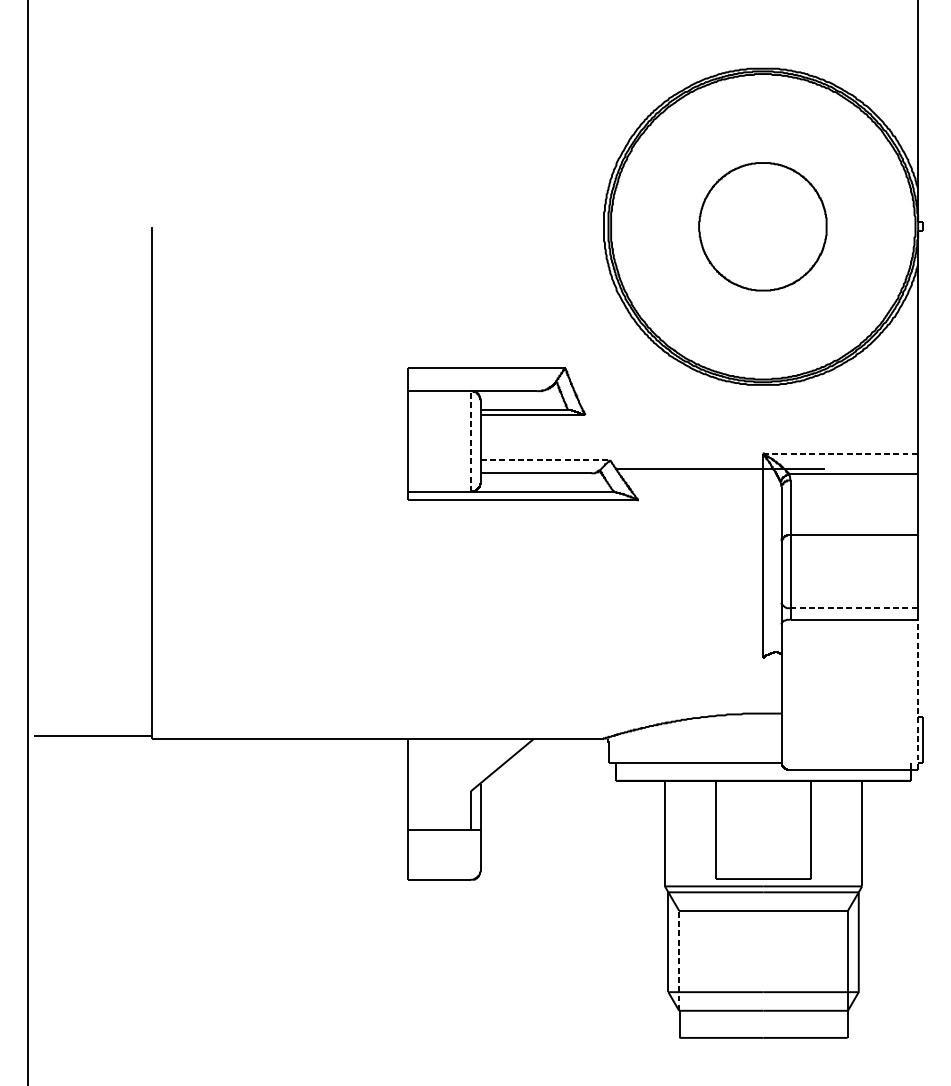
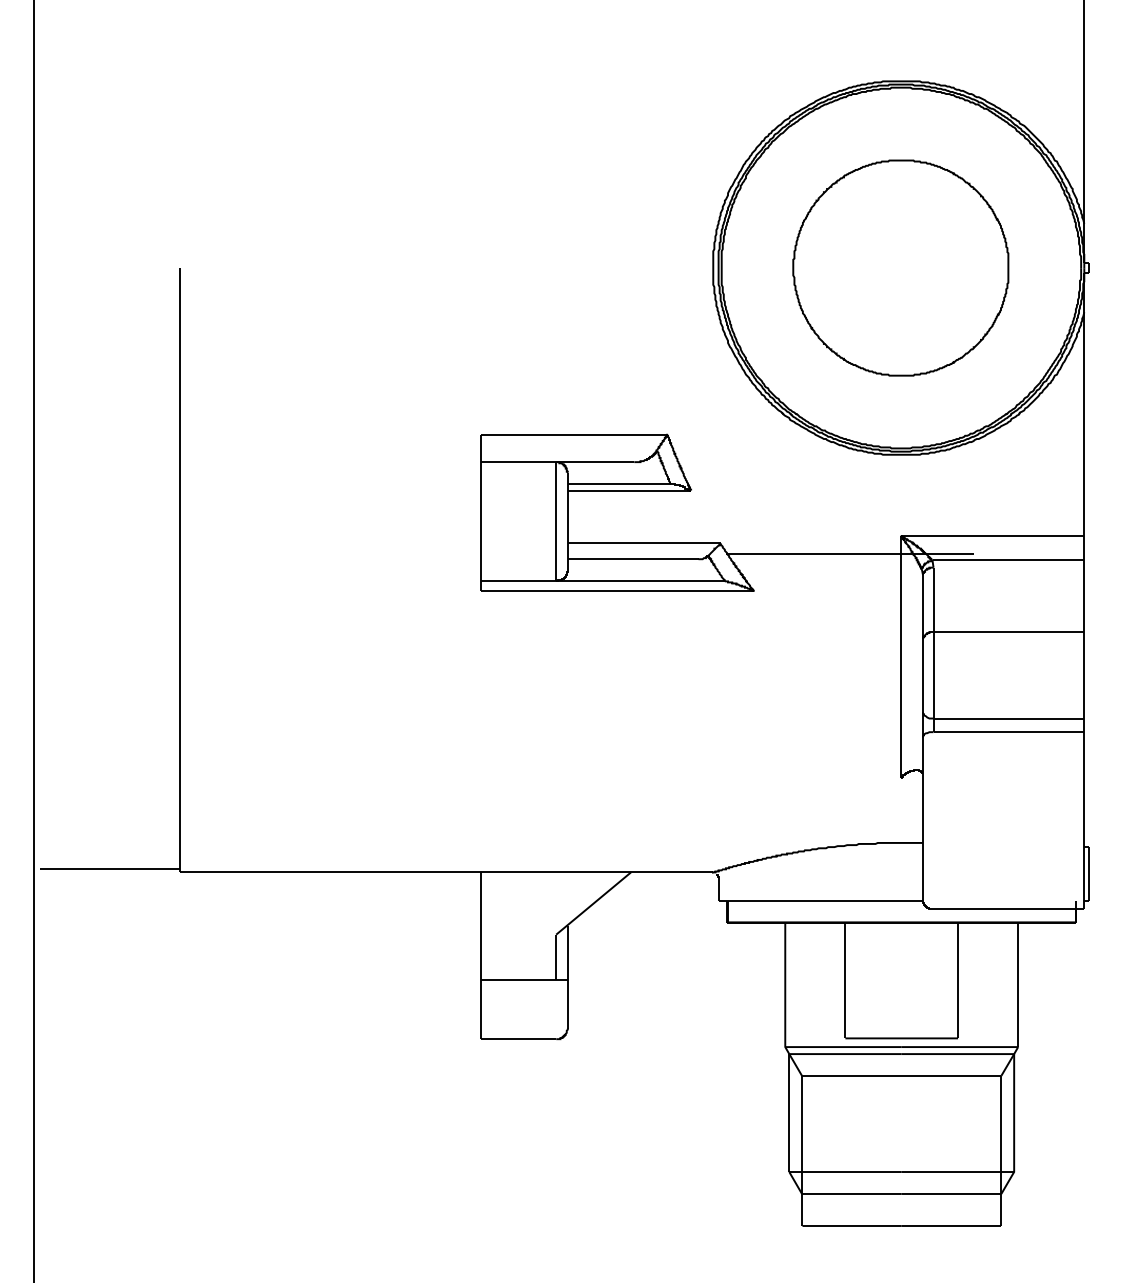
part: (762, 226) -> (900, 267), size x1.43
line: (471, 441) -> (556, 521), dashed -> solid
line: (840, 453) -> (992, 535), dashed -> solid
line: (545, 460) -> (644, 543), dashed -> solid
line: (854, 608) -> (1009, 718), dashed -> solid
line: (918, 694) -> (1084, 820), dashed -> solid
line: (679, 960) -> (802, 1134), dashed -> solid

